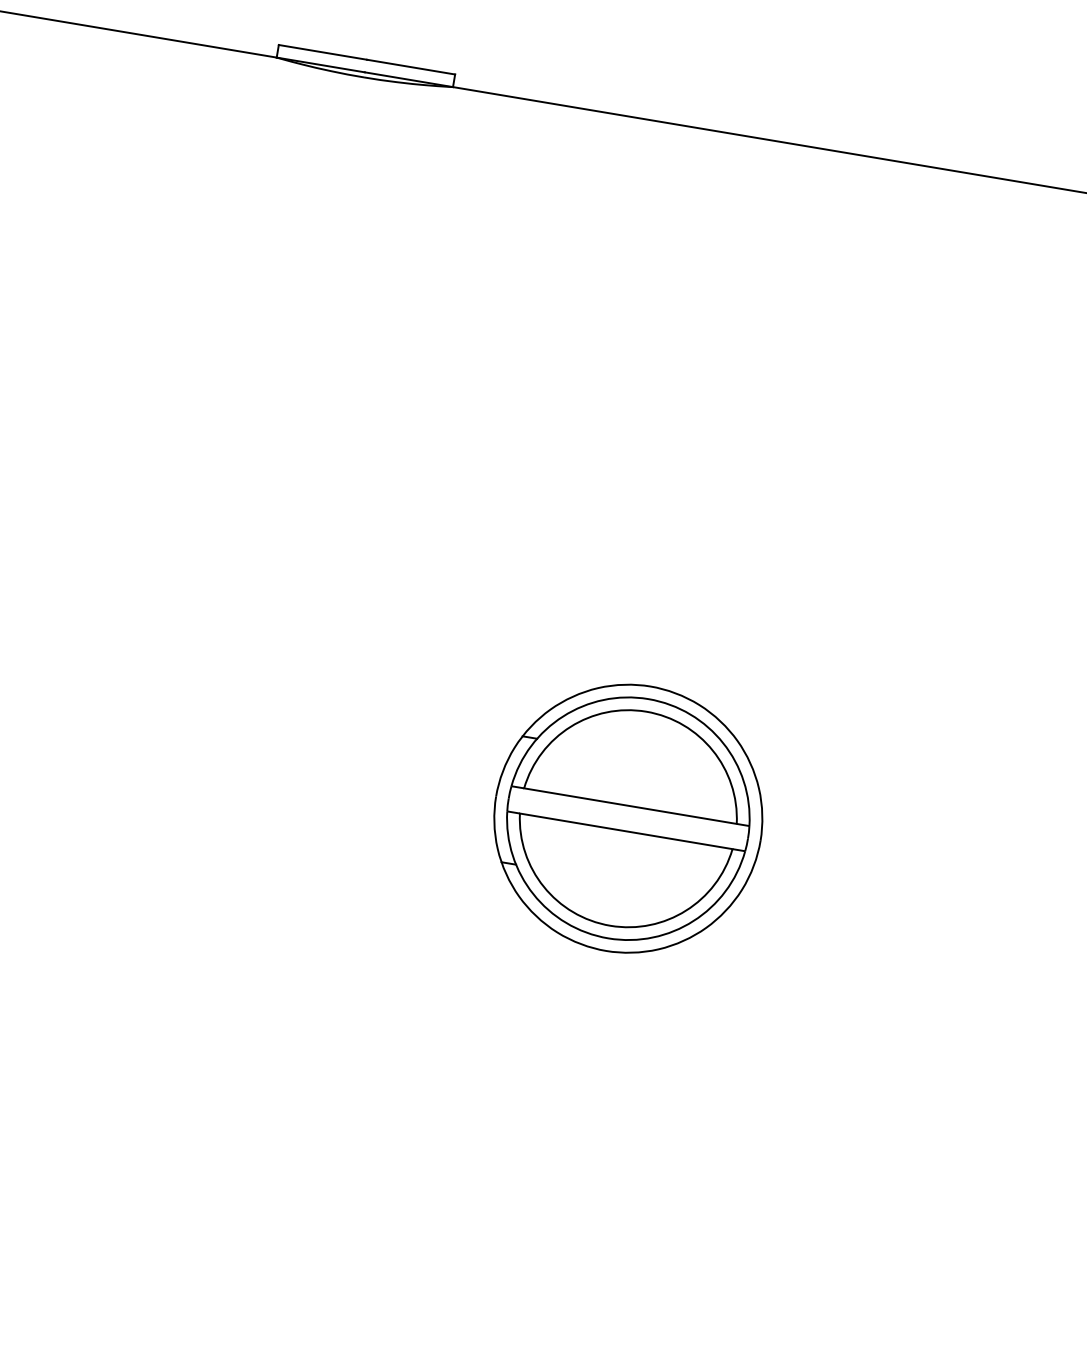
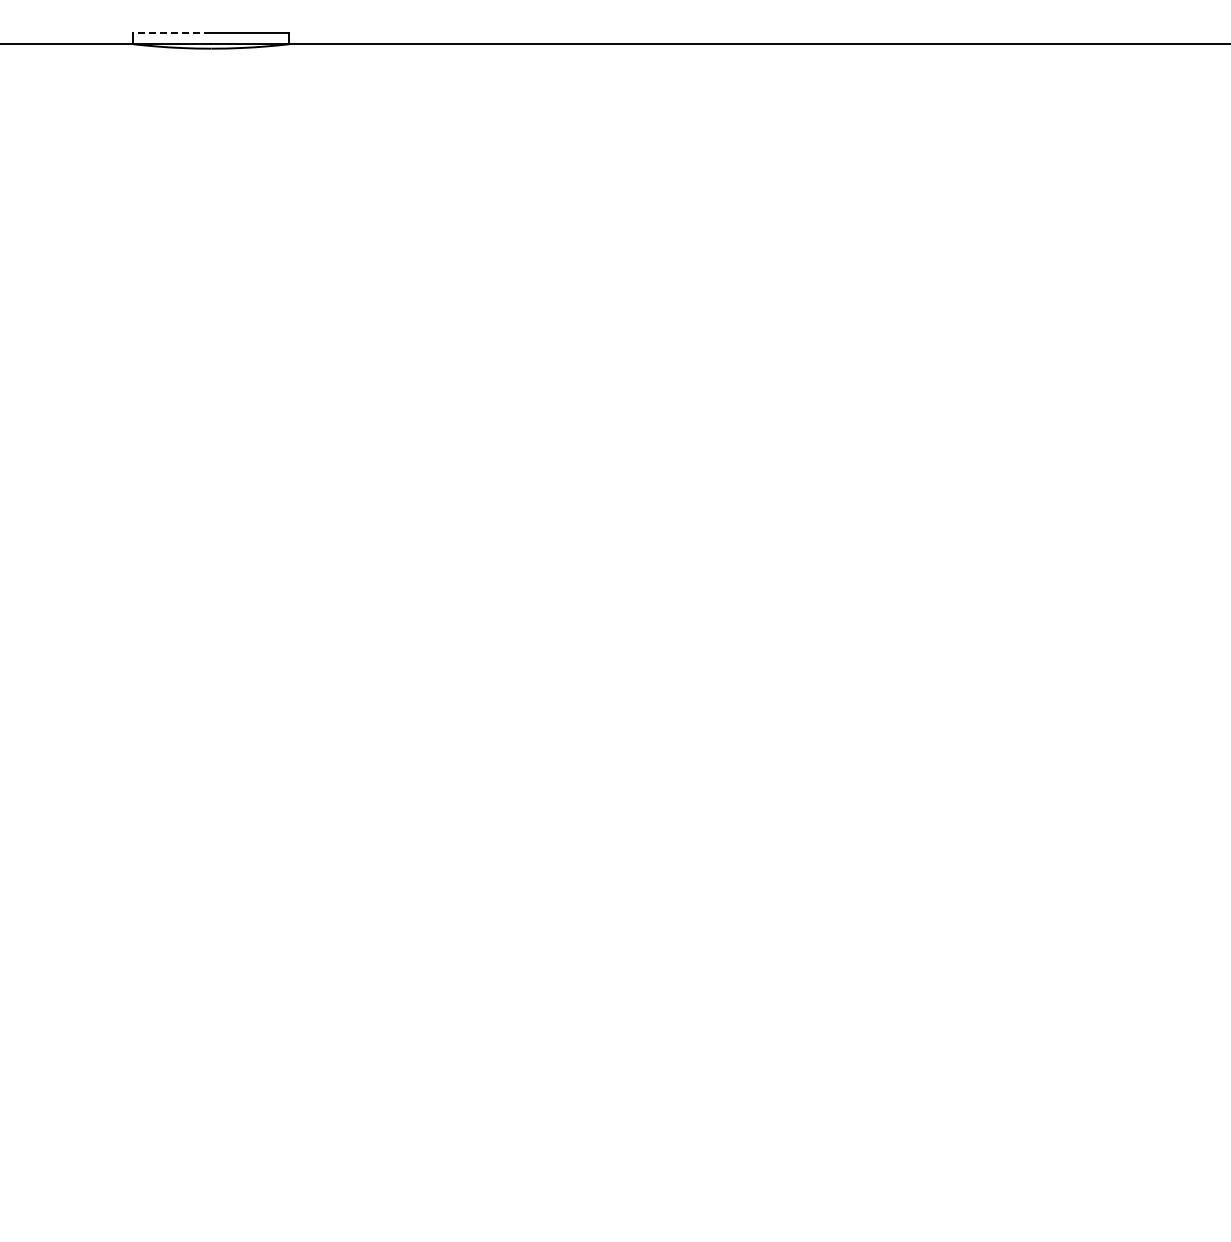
line: (321, 52) -> (171, 33), solid -> dashed
part: (628, 818) -> (546, 649), removed

